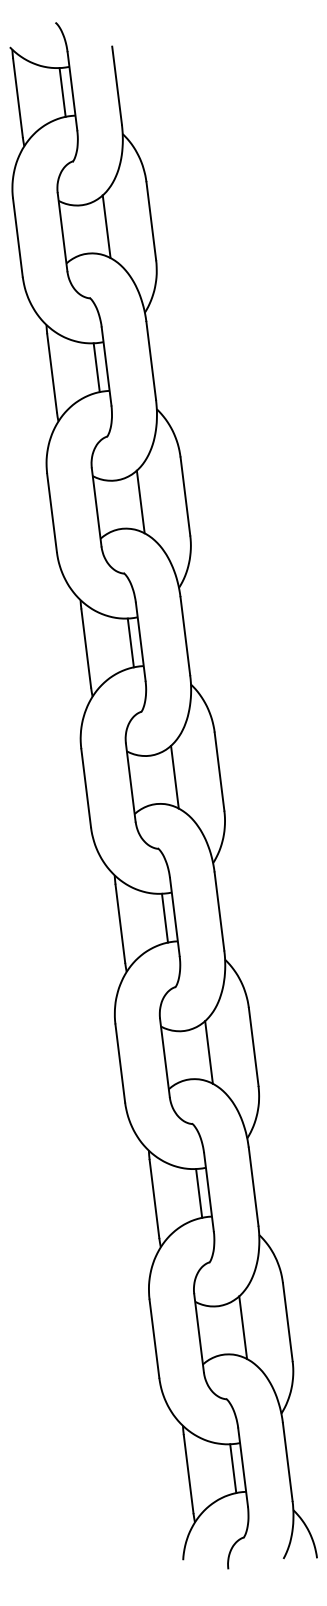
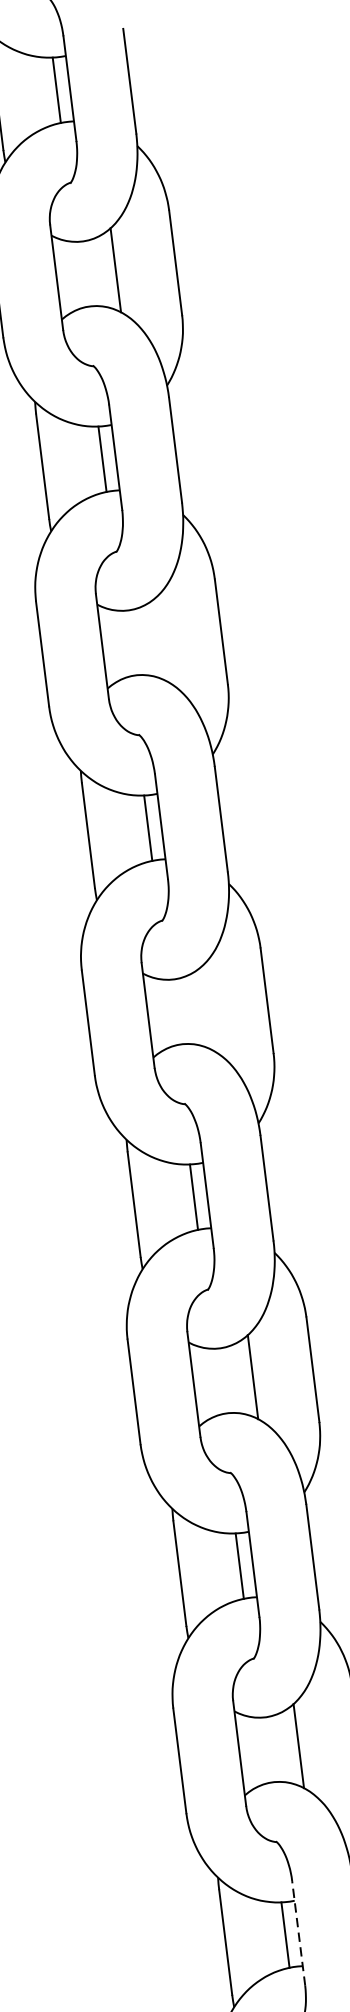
line: (140, 501) -> (161, 638), removed
line: (174, 776) -> (206, 1007), removed
line: (243, 1466) -> (299, 1932), solid -> dashed

